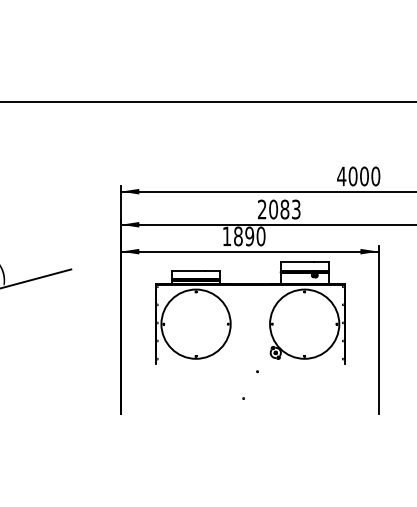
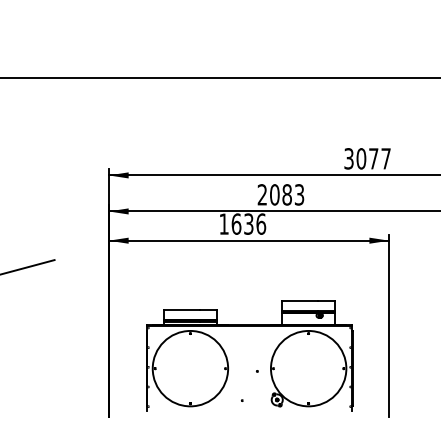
text: (358, 176) -> (367, 158), 4000 -> 3077
text: (249, 236) -> (248, 224), 1890 -> 1636
part: (269, 317) -> (270, 361), moved

